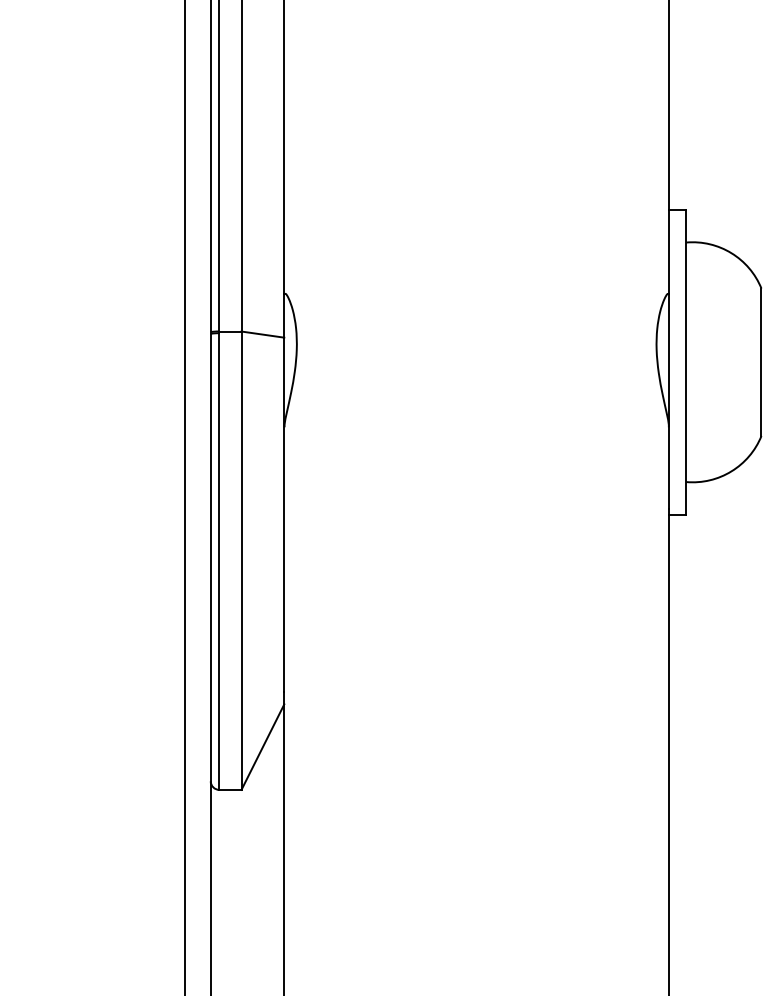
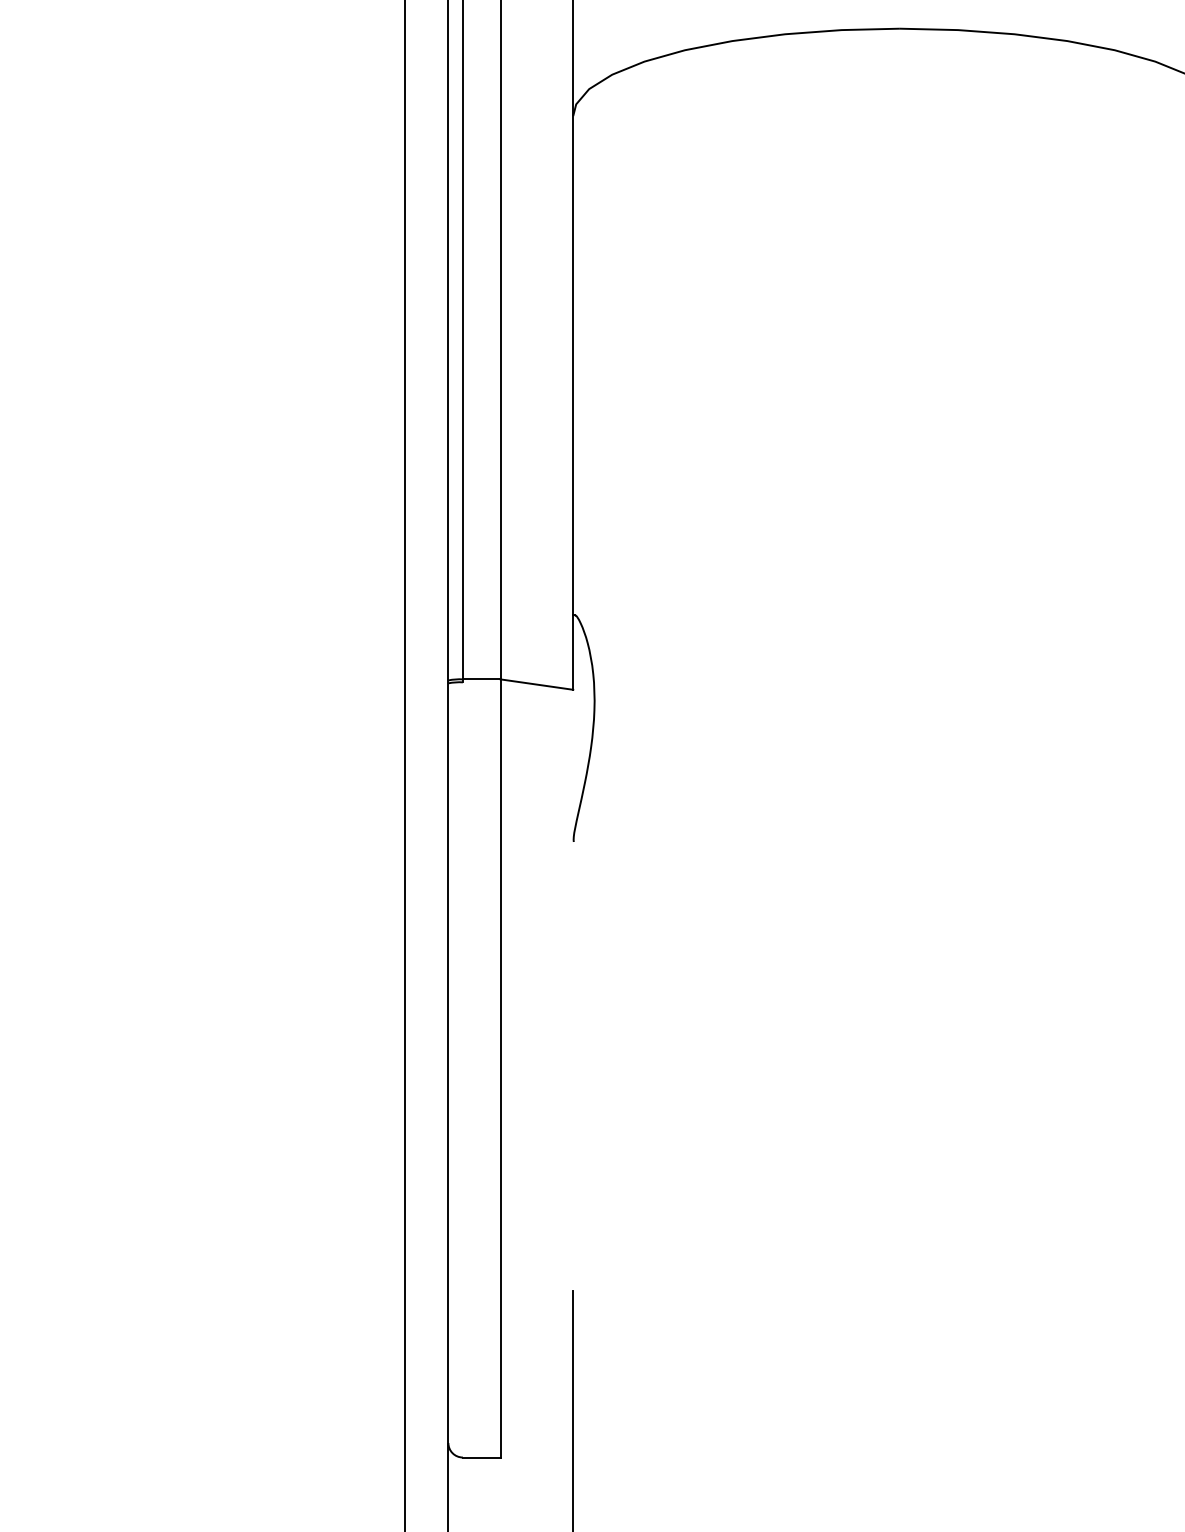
line: (284, 514) -> (573, 989), removed
line: (219, 561) -> (463, 1069), removed
line: (262, 746) -> (536, 1383), removed

